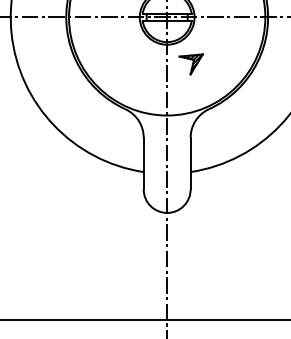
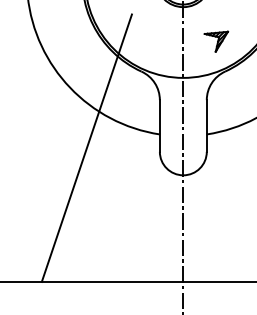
part: (190, 64) -> (215, 41), moved
line: (70, 185) -> (86, 147), added

